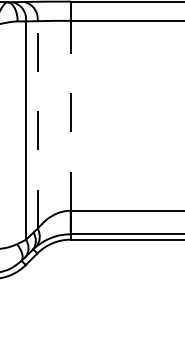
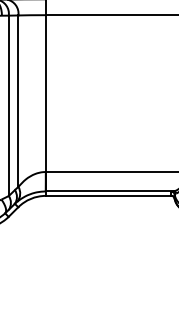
line: (70, 115) -> (45, 93), dashed -> solid
line: (37, 125) -> (18, 101), dashed -> solid

